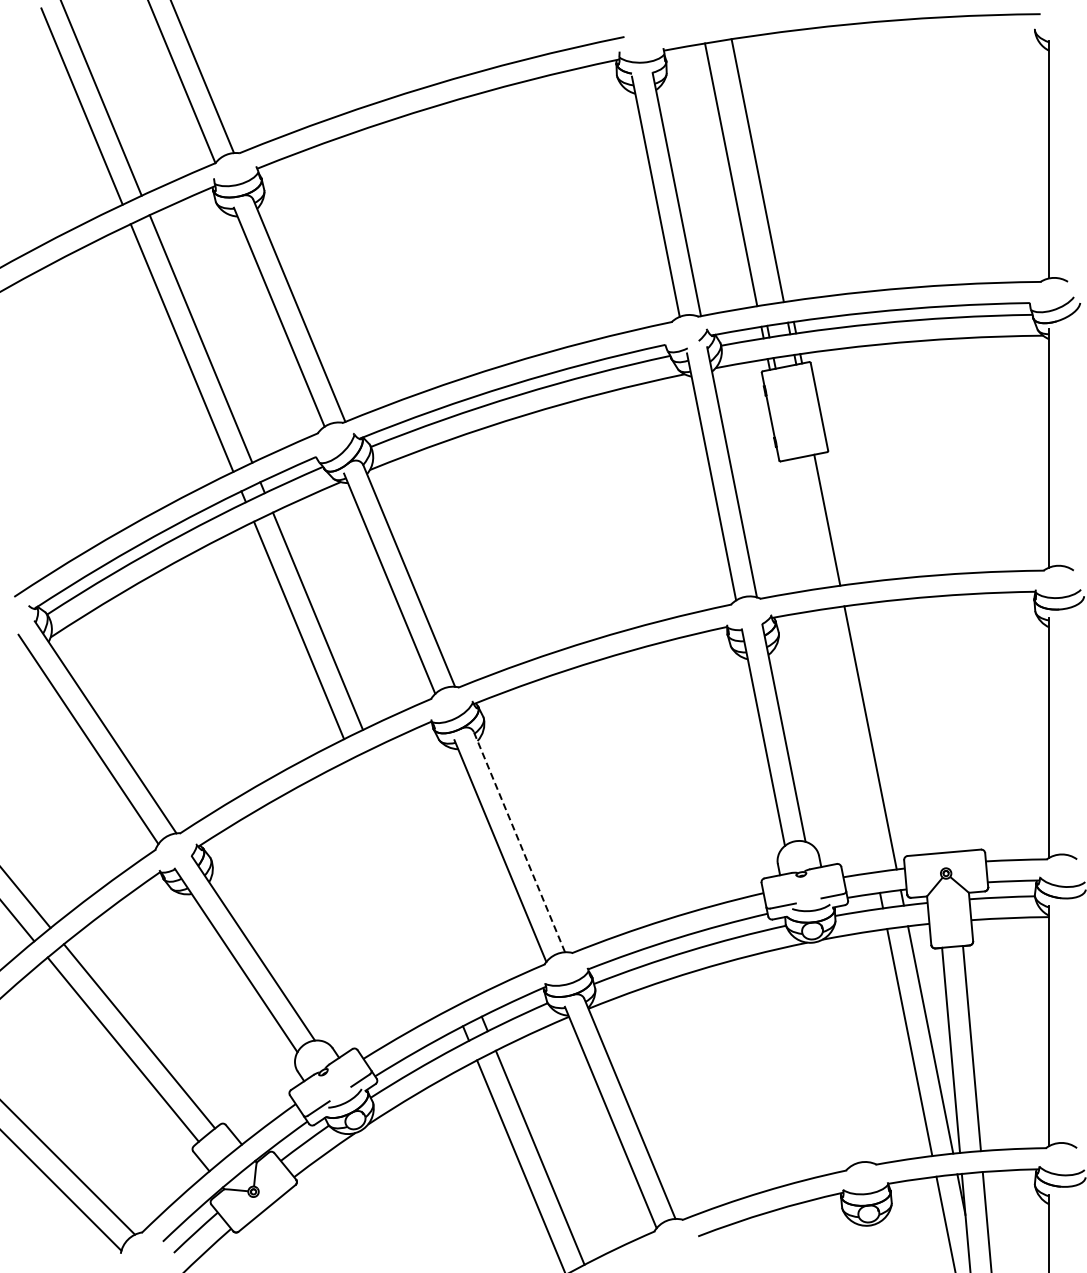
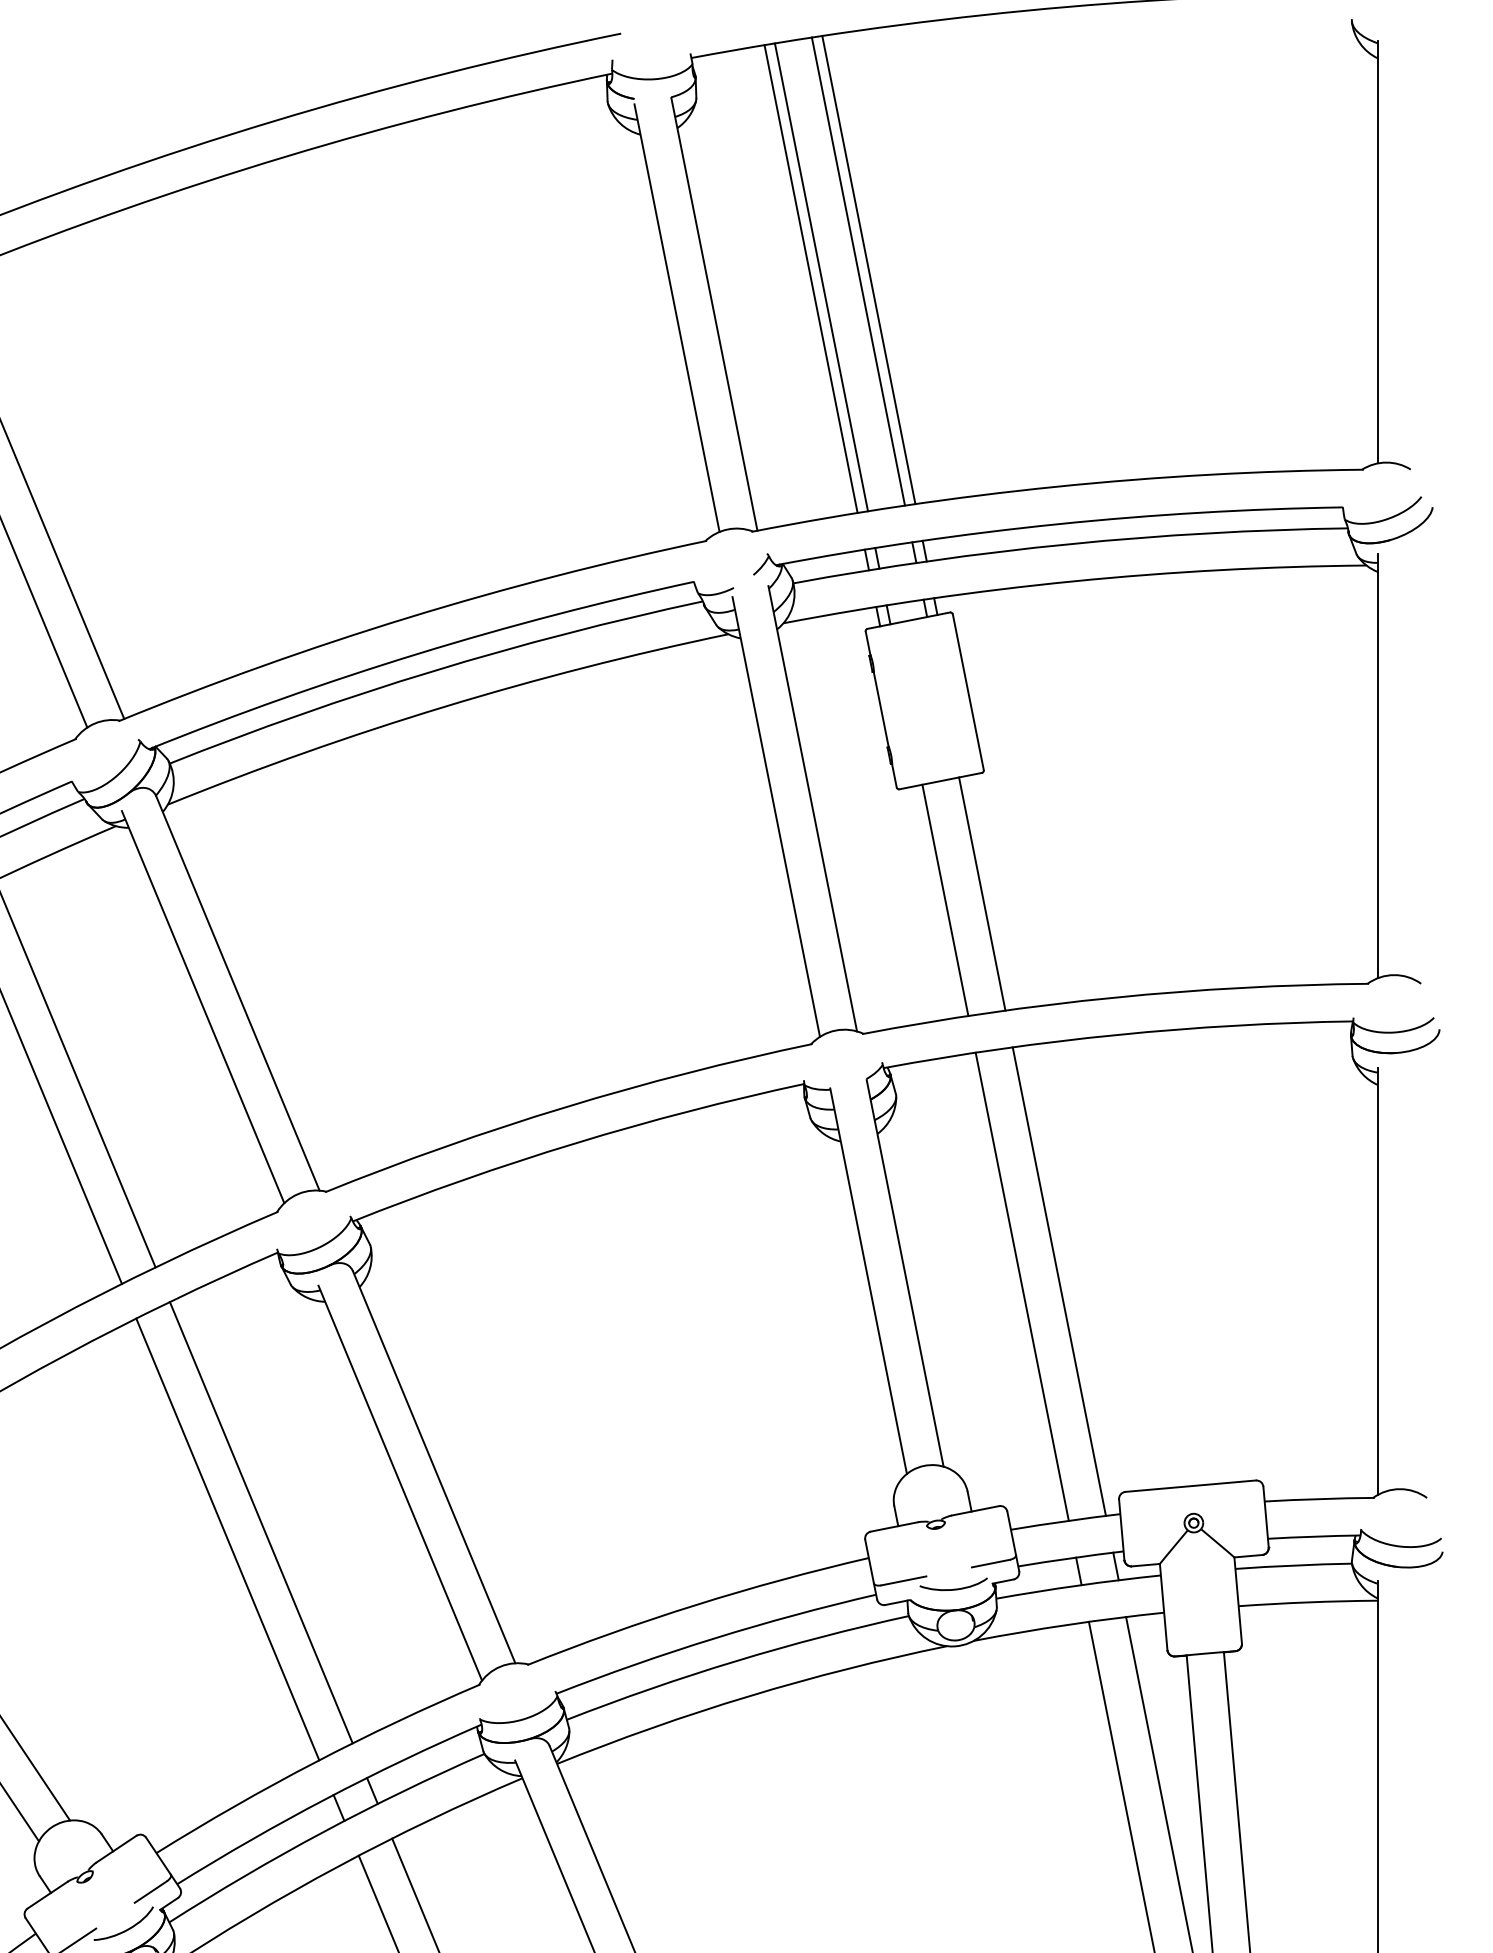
line: (763, 169) -> (868, 269), added
line: (736, 173) -> (820, 276), added
line: (806, 523) -> (945, 899), added
line: (849, 740) -> (1021, 1286), added
line: (519, 841) -> (434, 1466), dashed -> solid
line: (422, 873) -> (261, 1523), added
line: (403, 882) -> (227, 1539), added

